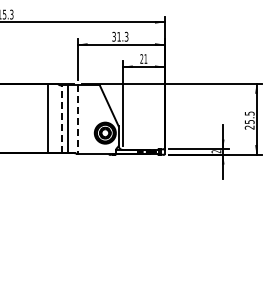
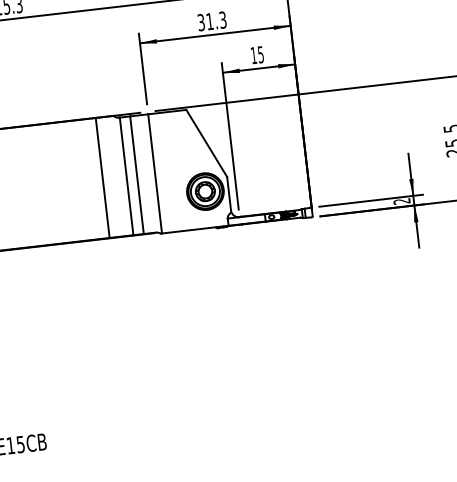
text: (143, 58) -> (256, 54), 21 -> 15
line: (61, 119) -> (126, 176), dashed -> solid
line: (77, 120) -> (154, 175), dashed -> solid

